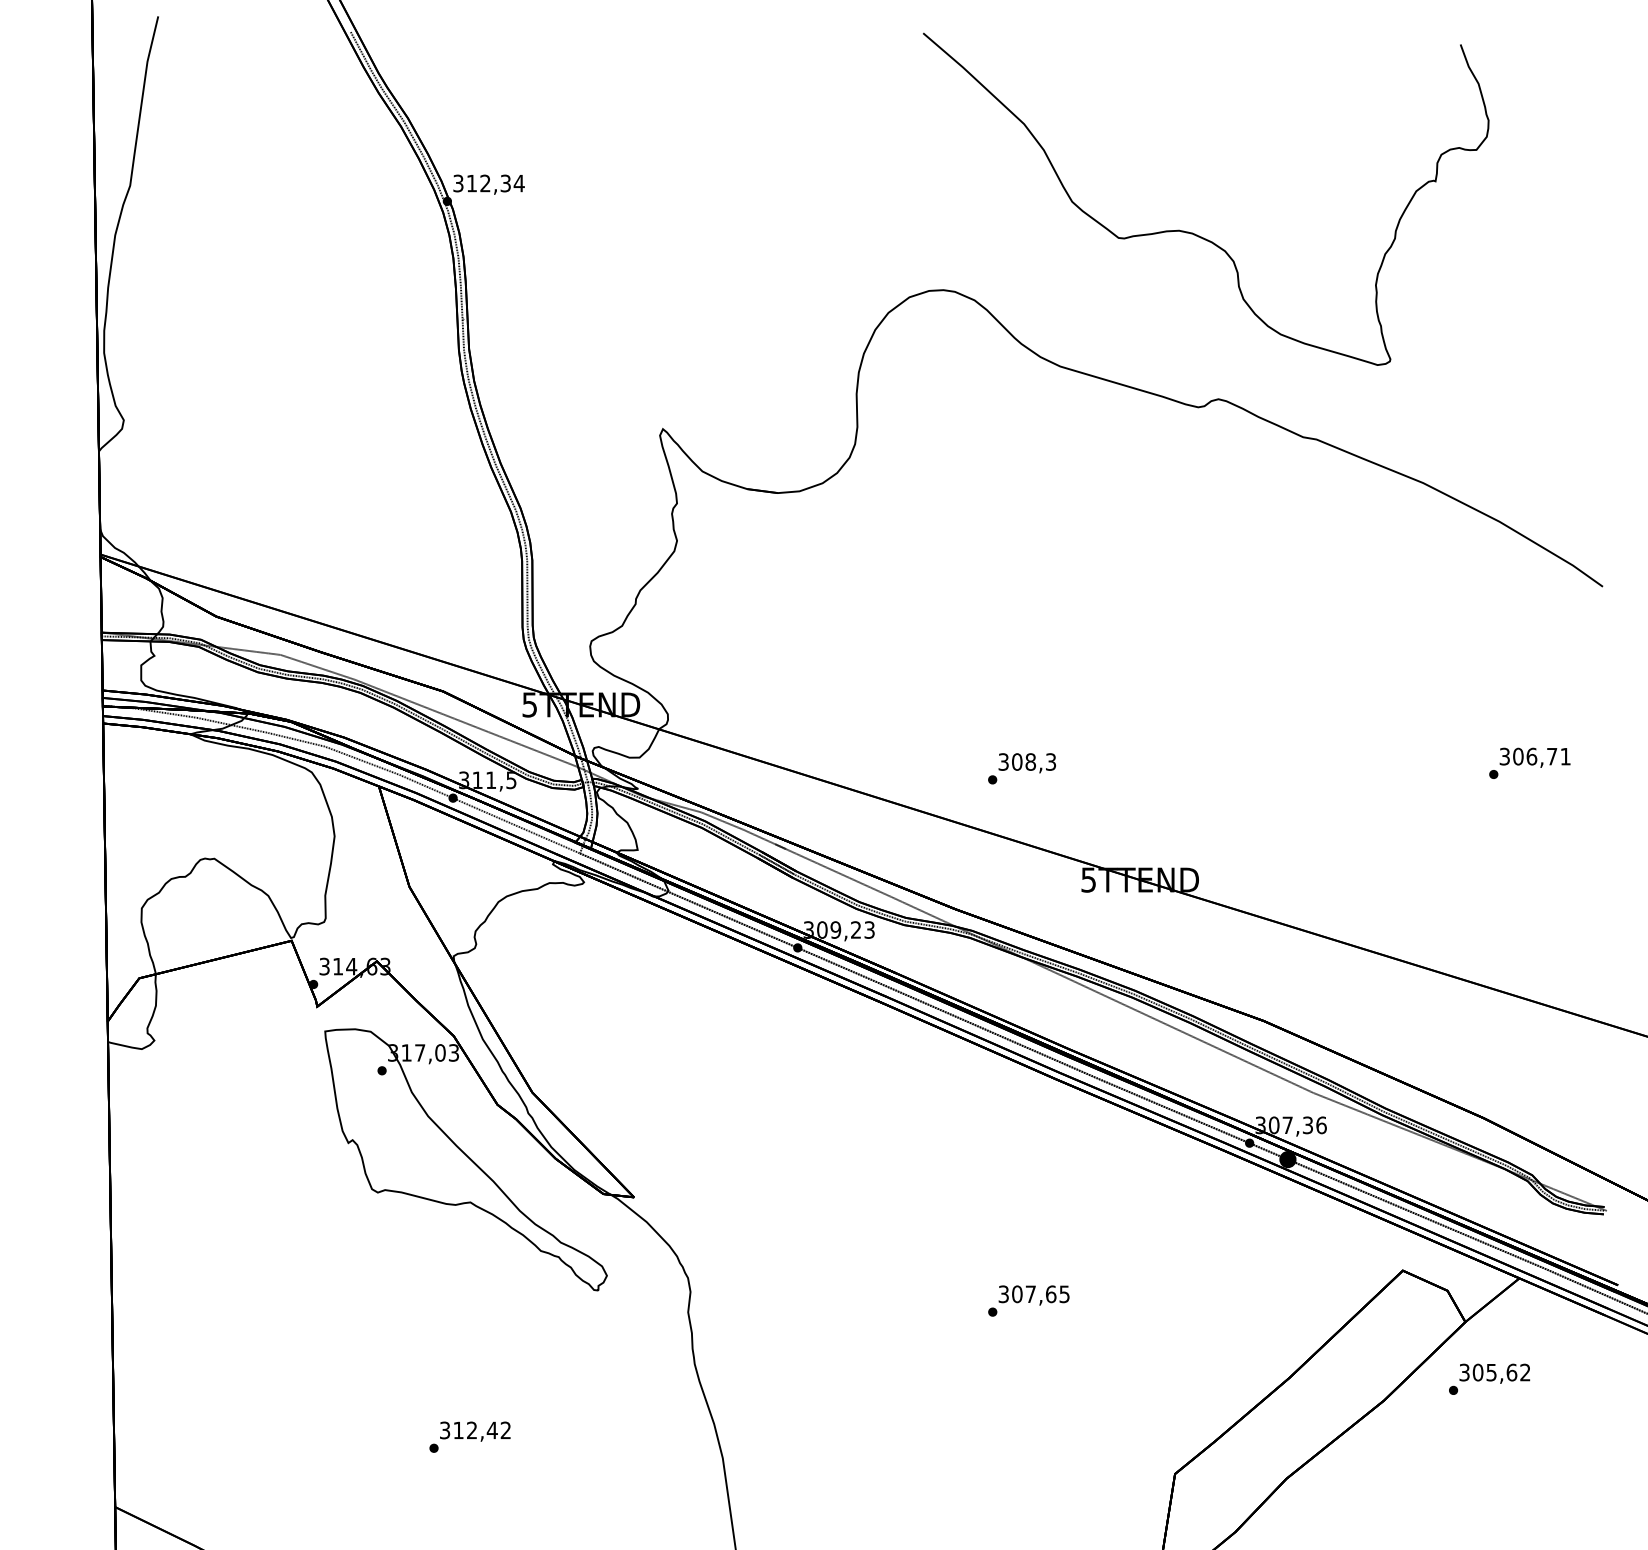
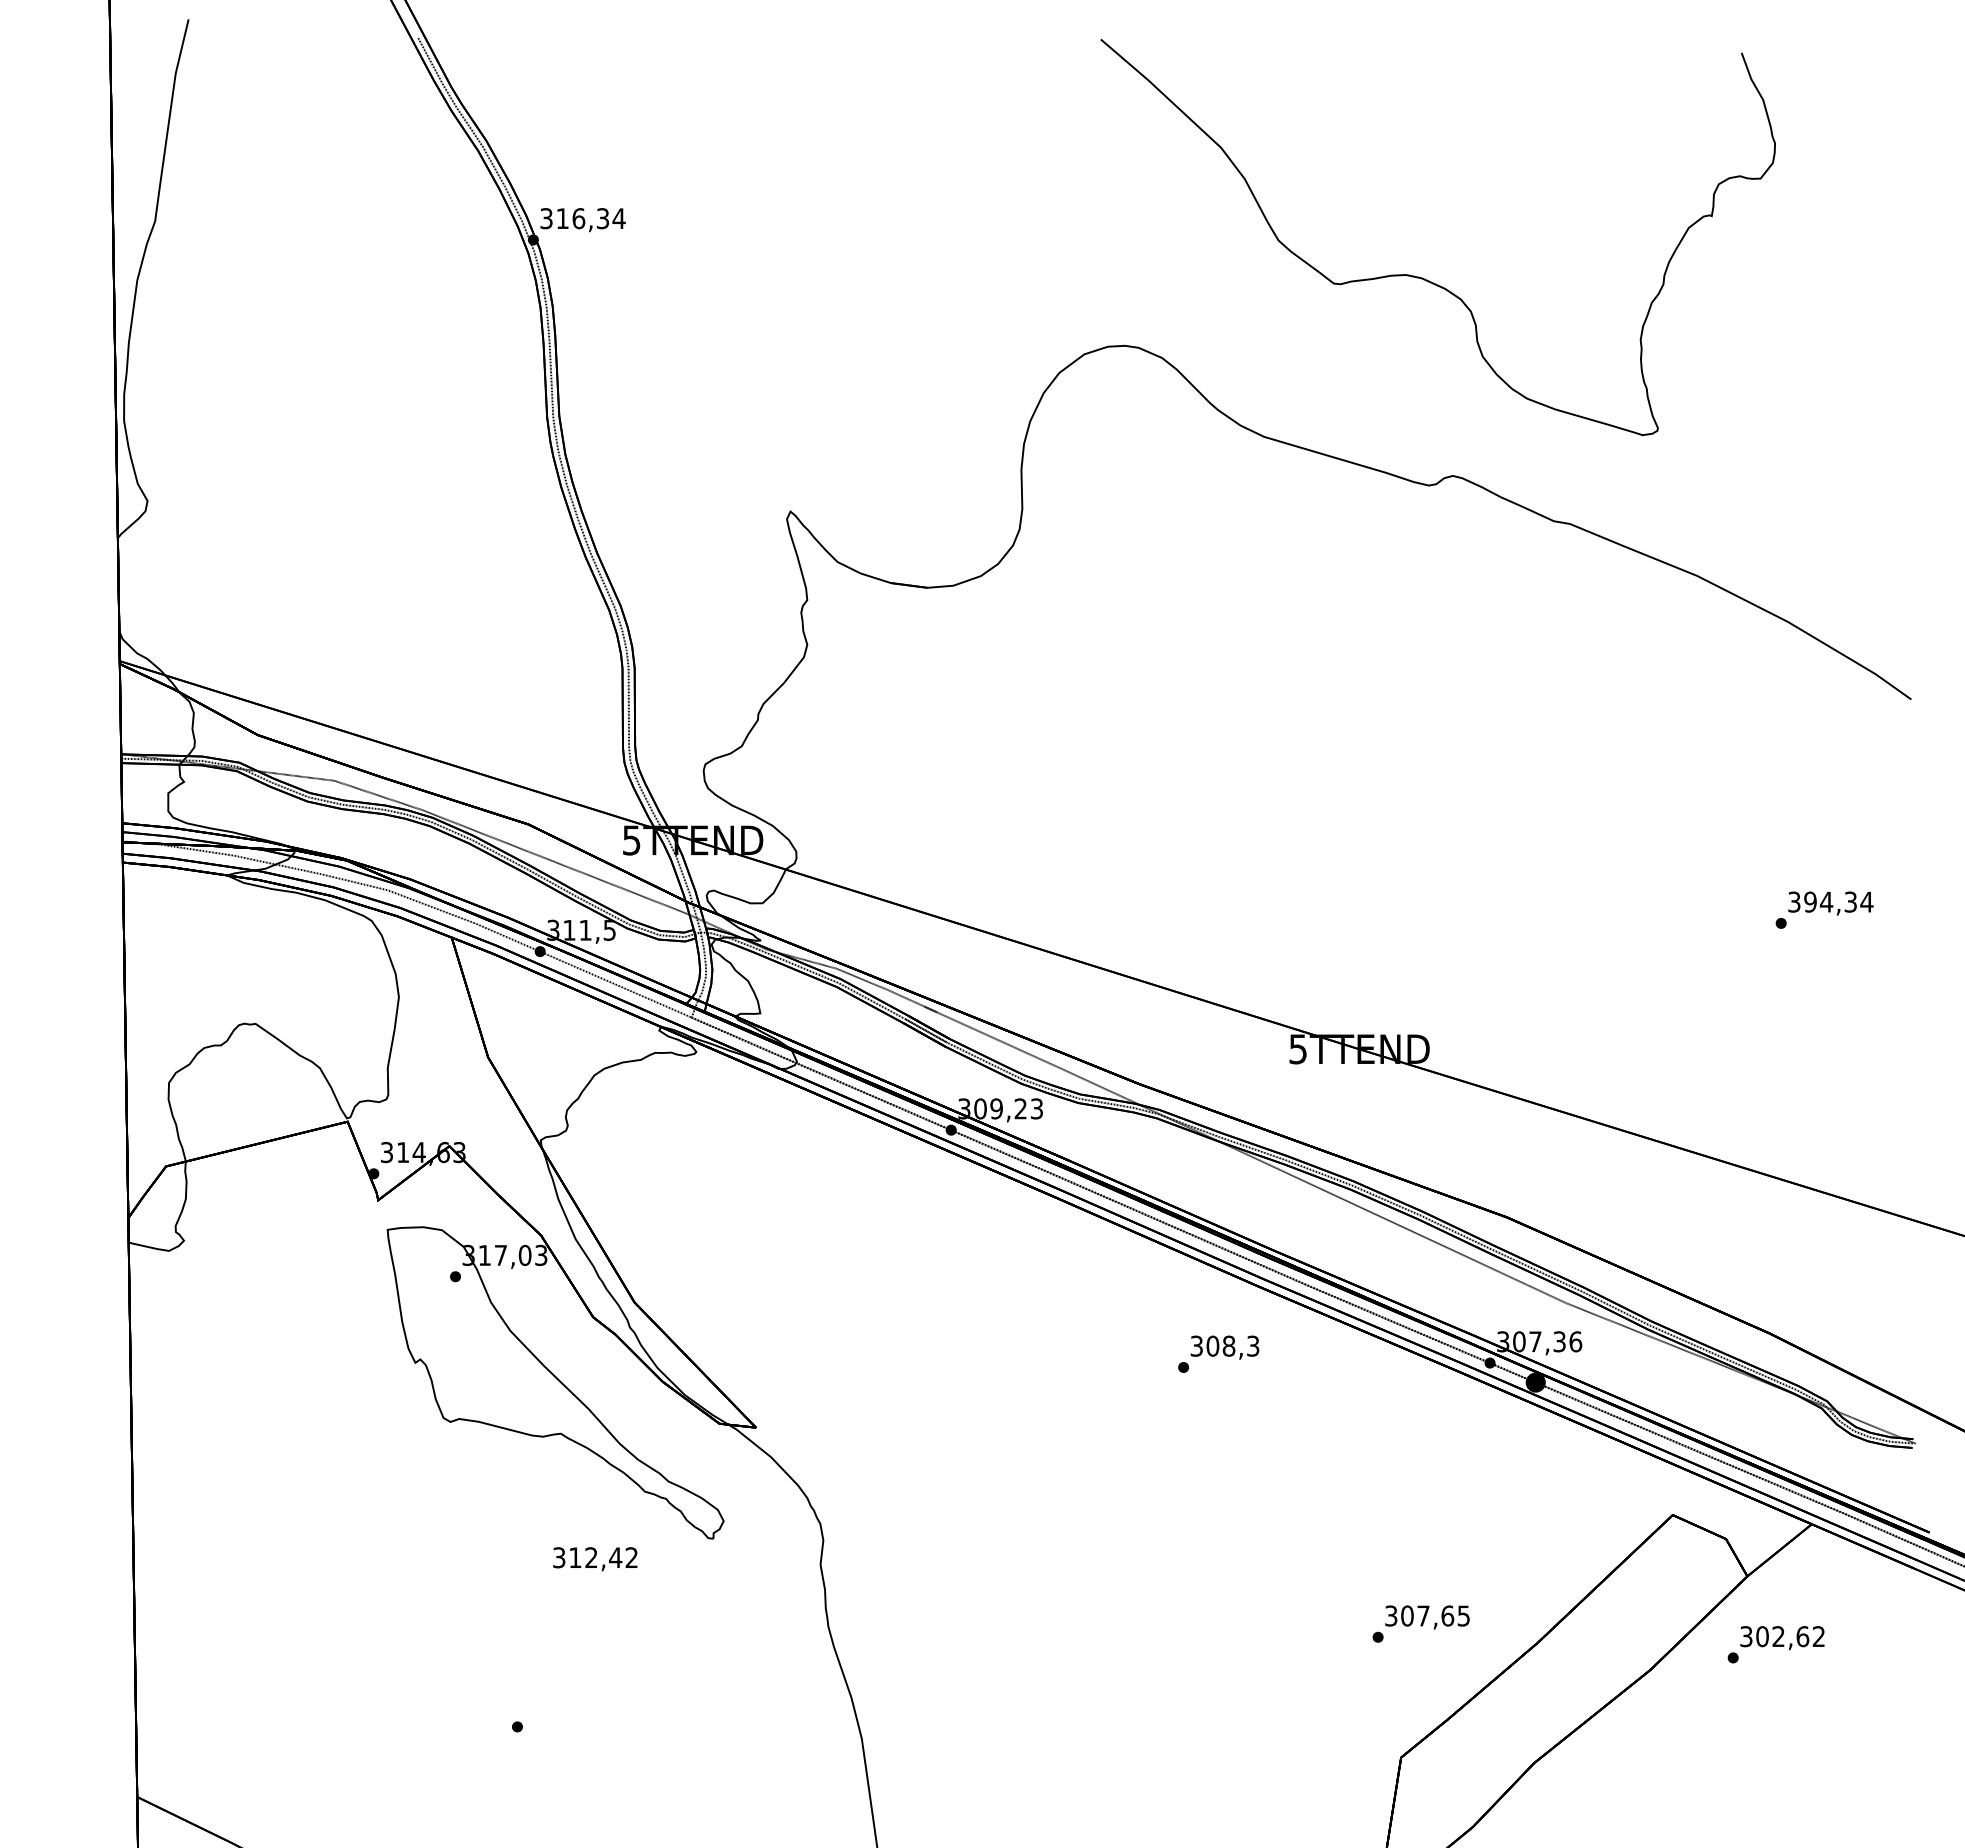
text: (485, 183) -> (578, 218), 312,34 -> 316,34
text: (1542, 756) -> (1839, 901), 306,71 -> 394,34
text: (1021, 768) -> (1218, 1353), moved
text: (1028, 1300) -> (1420, 1623), moved
text: (1491, 1372) -> (1778, 1636), 305,62 -> 302,62
text: (475, 1431) -> (595, 1559), moved

